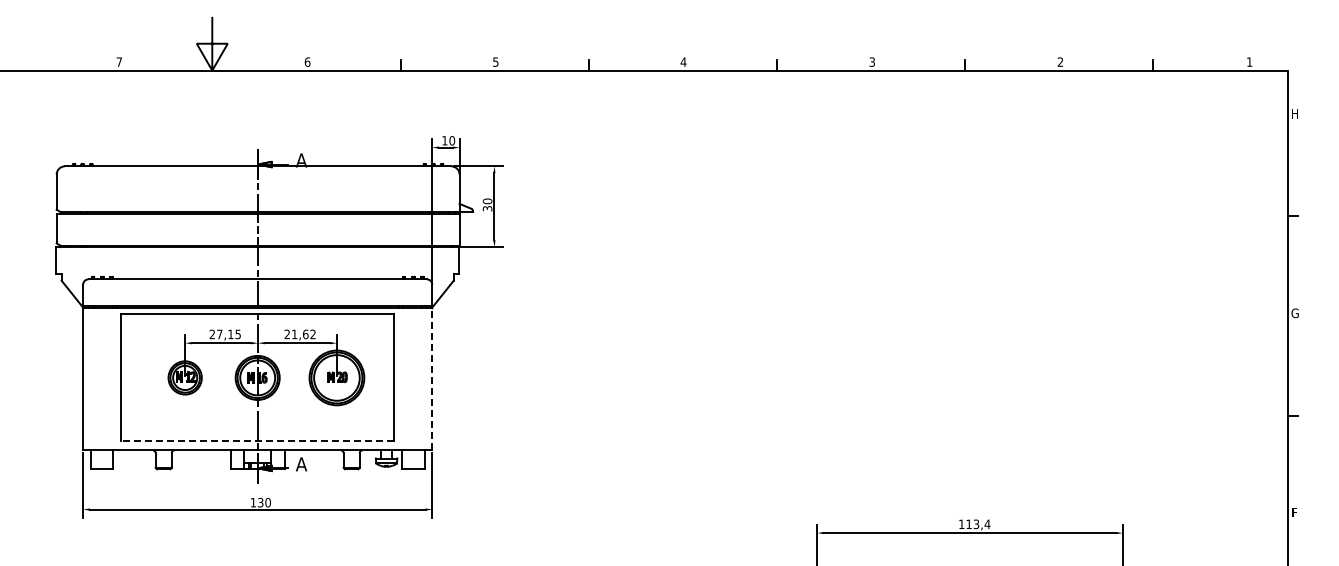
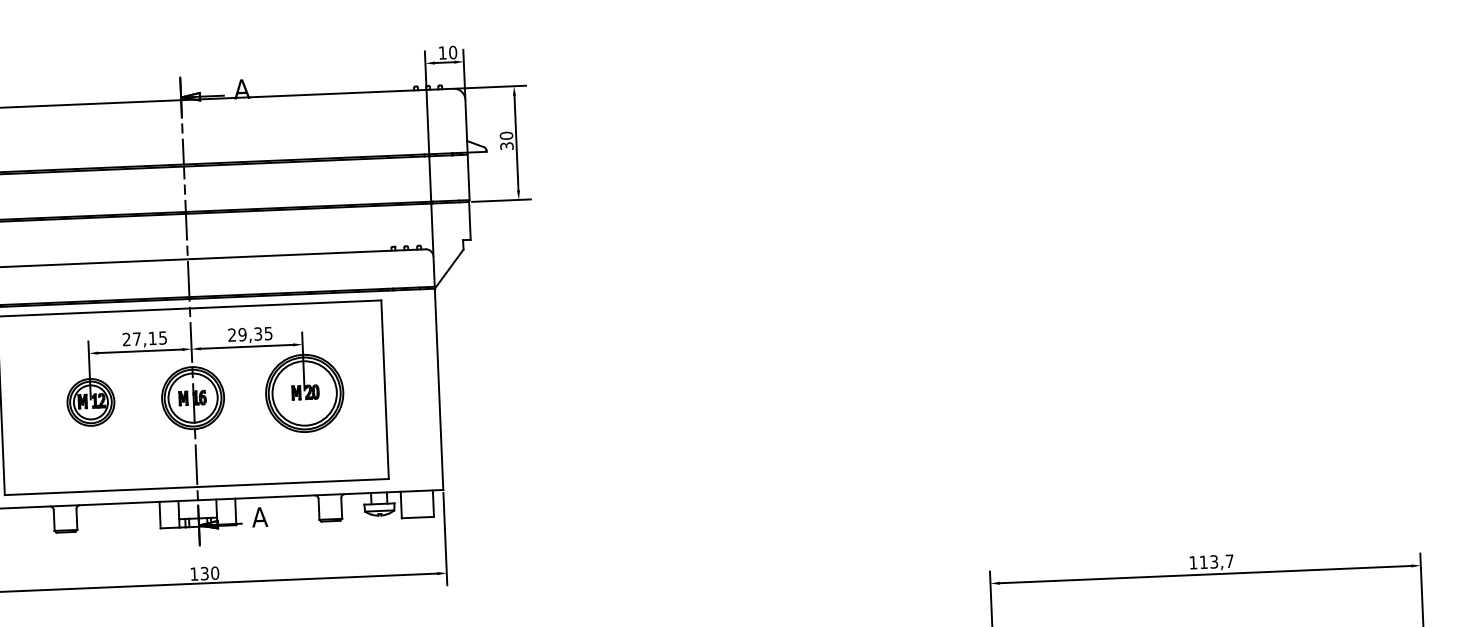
text: (303, 334) -> (255, 334), 21,62 -> 29,35
line: (432, 378) -> (439, 388), dashed -> solid
line: (257, 441) -> (196, 487), dashed -> solid
text: (987, 523) -> (1229, 560), 113,4 -> 113,7

